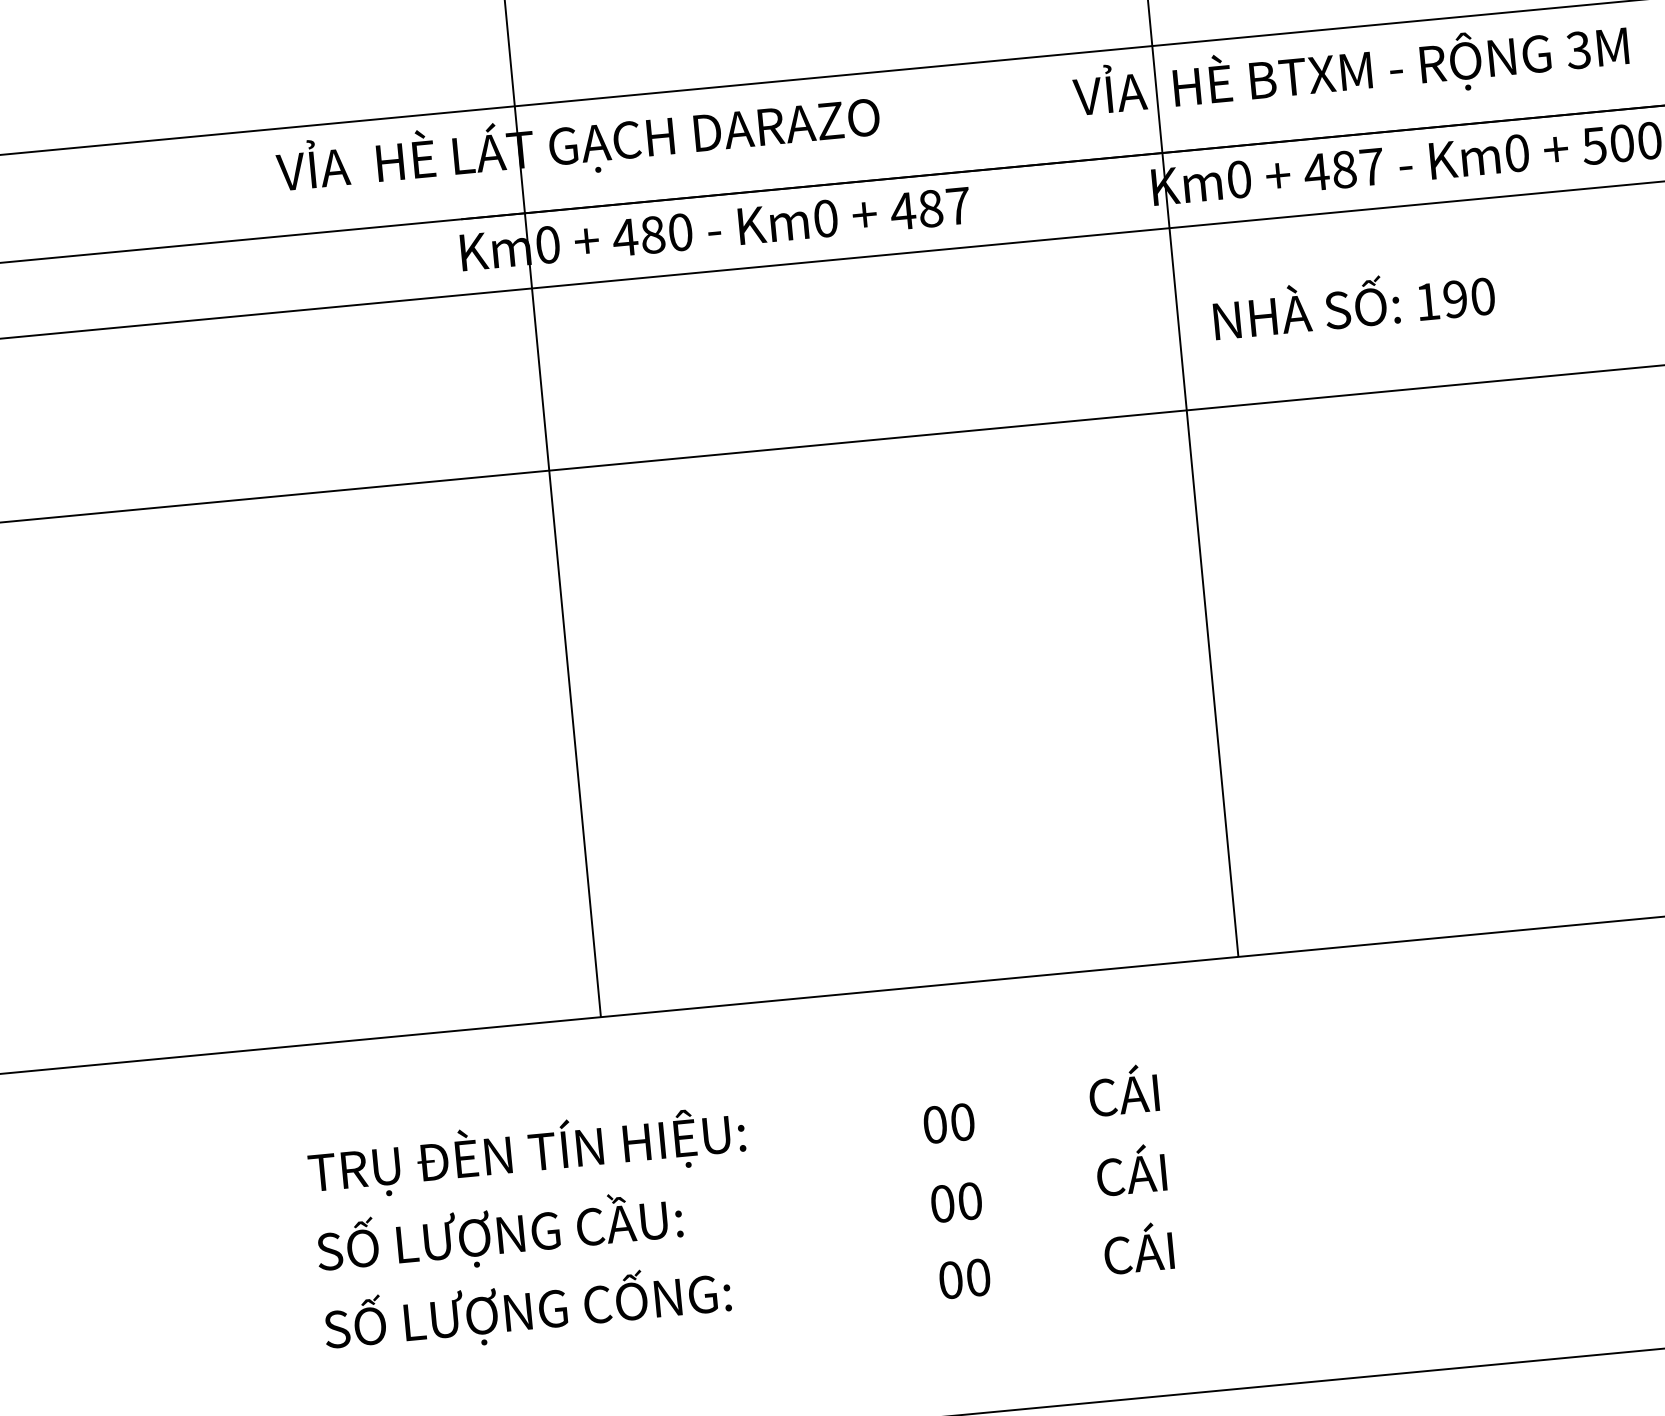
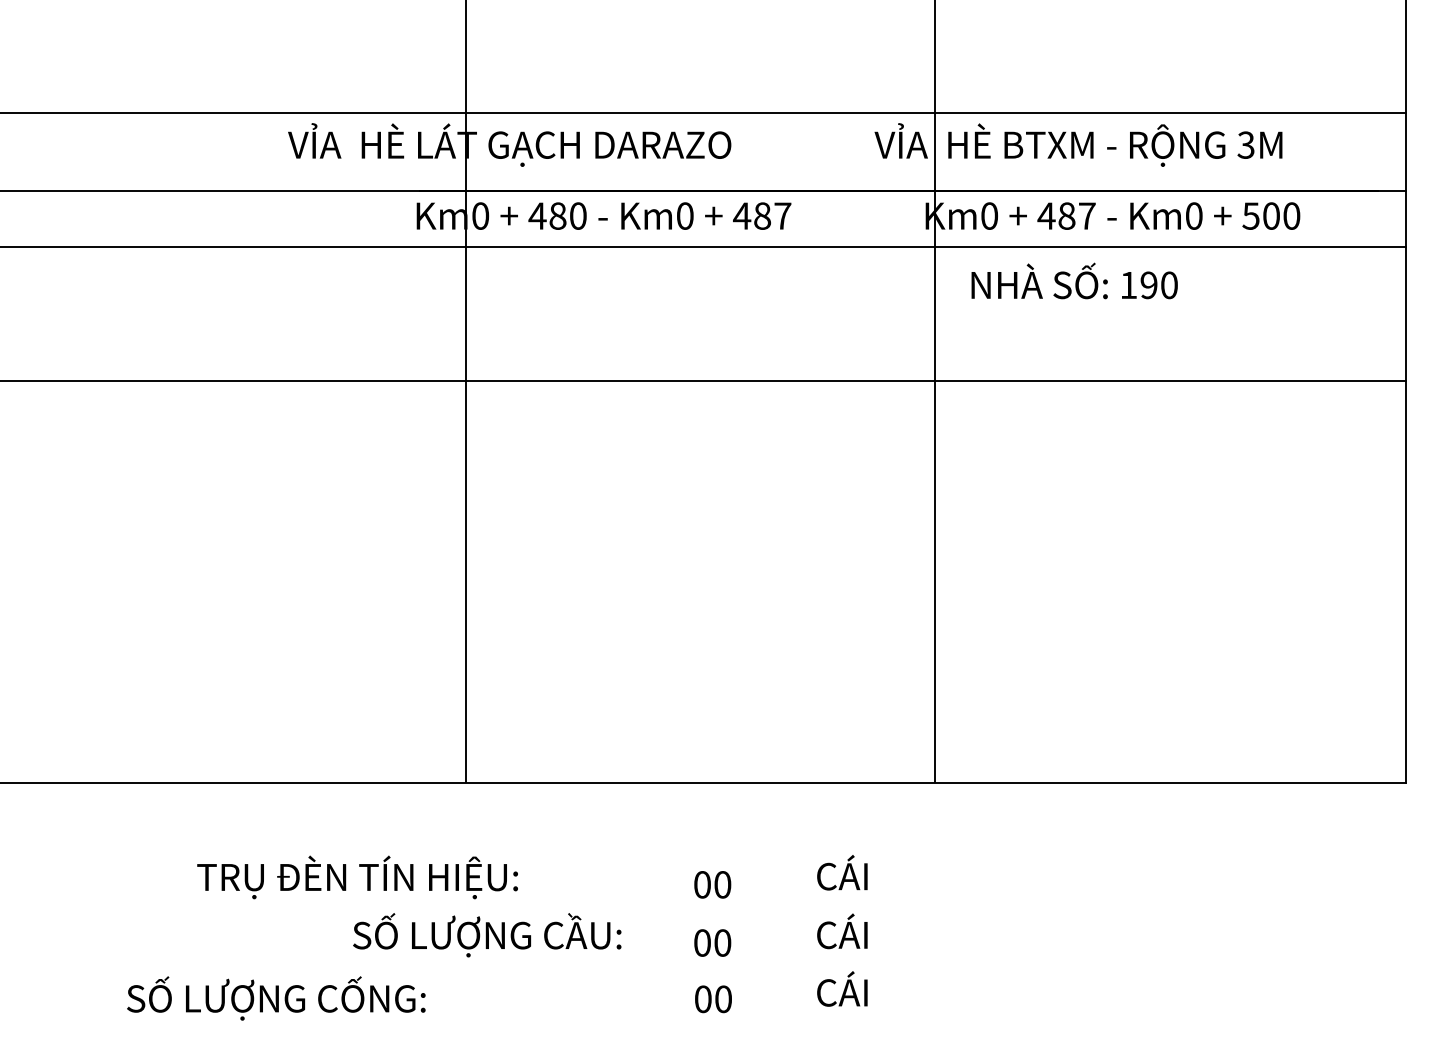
text: (1353, 302) -> (1074, 280), moved
text: (526, 1153) -> (357, 877), moved
text: (500, 1235) -> (487, 935), moved
text: (527, 1310) -> (276, 998), moved

